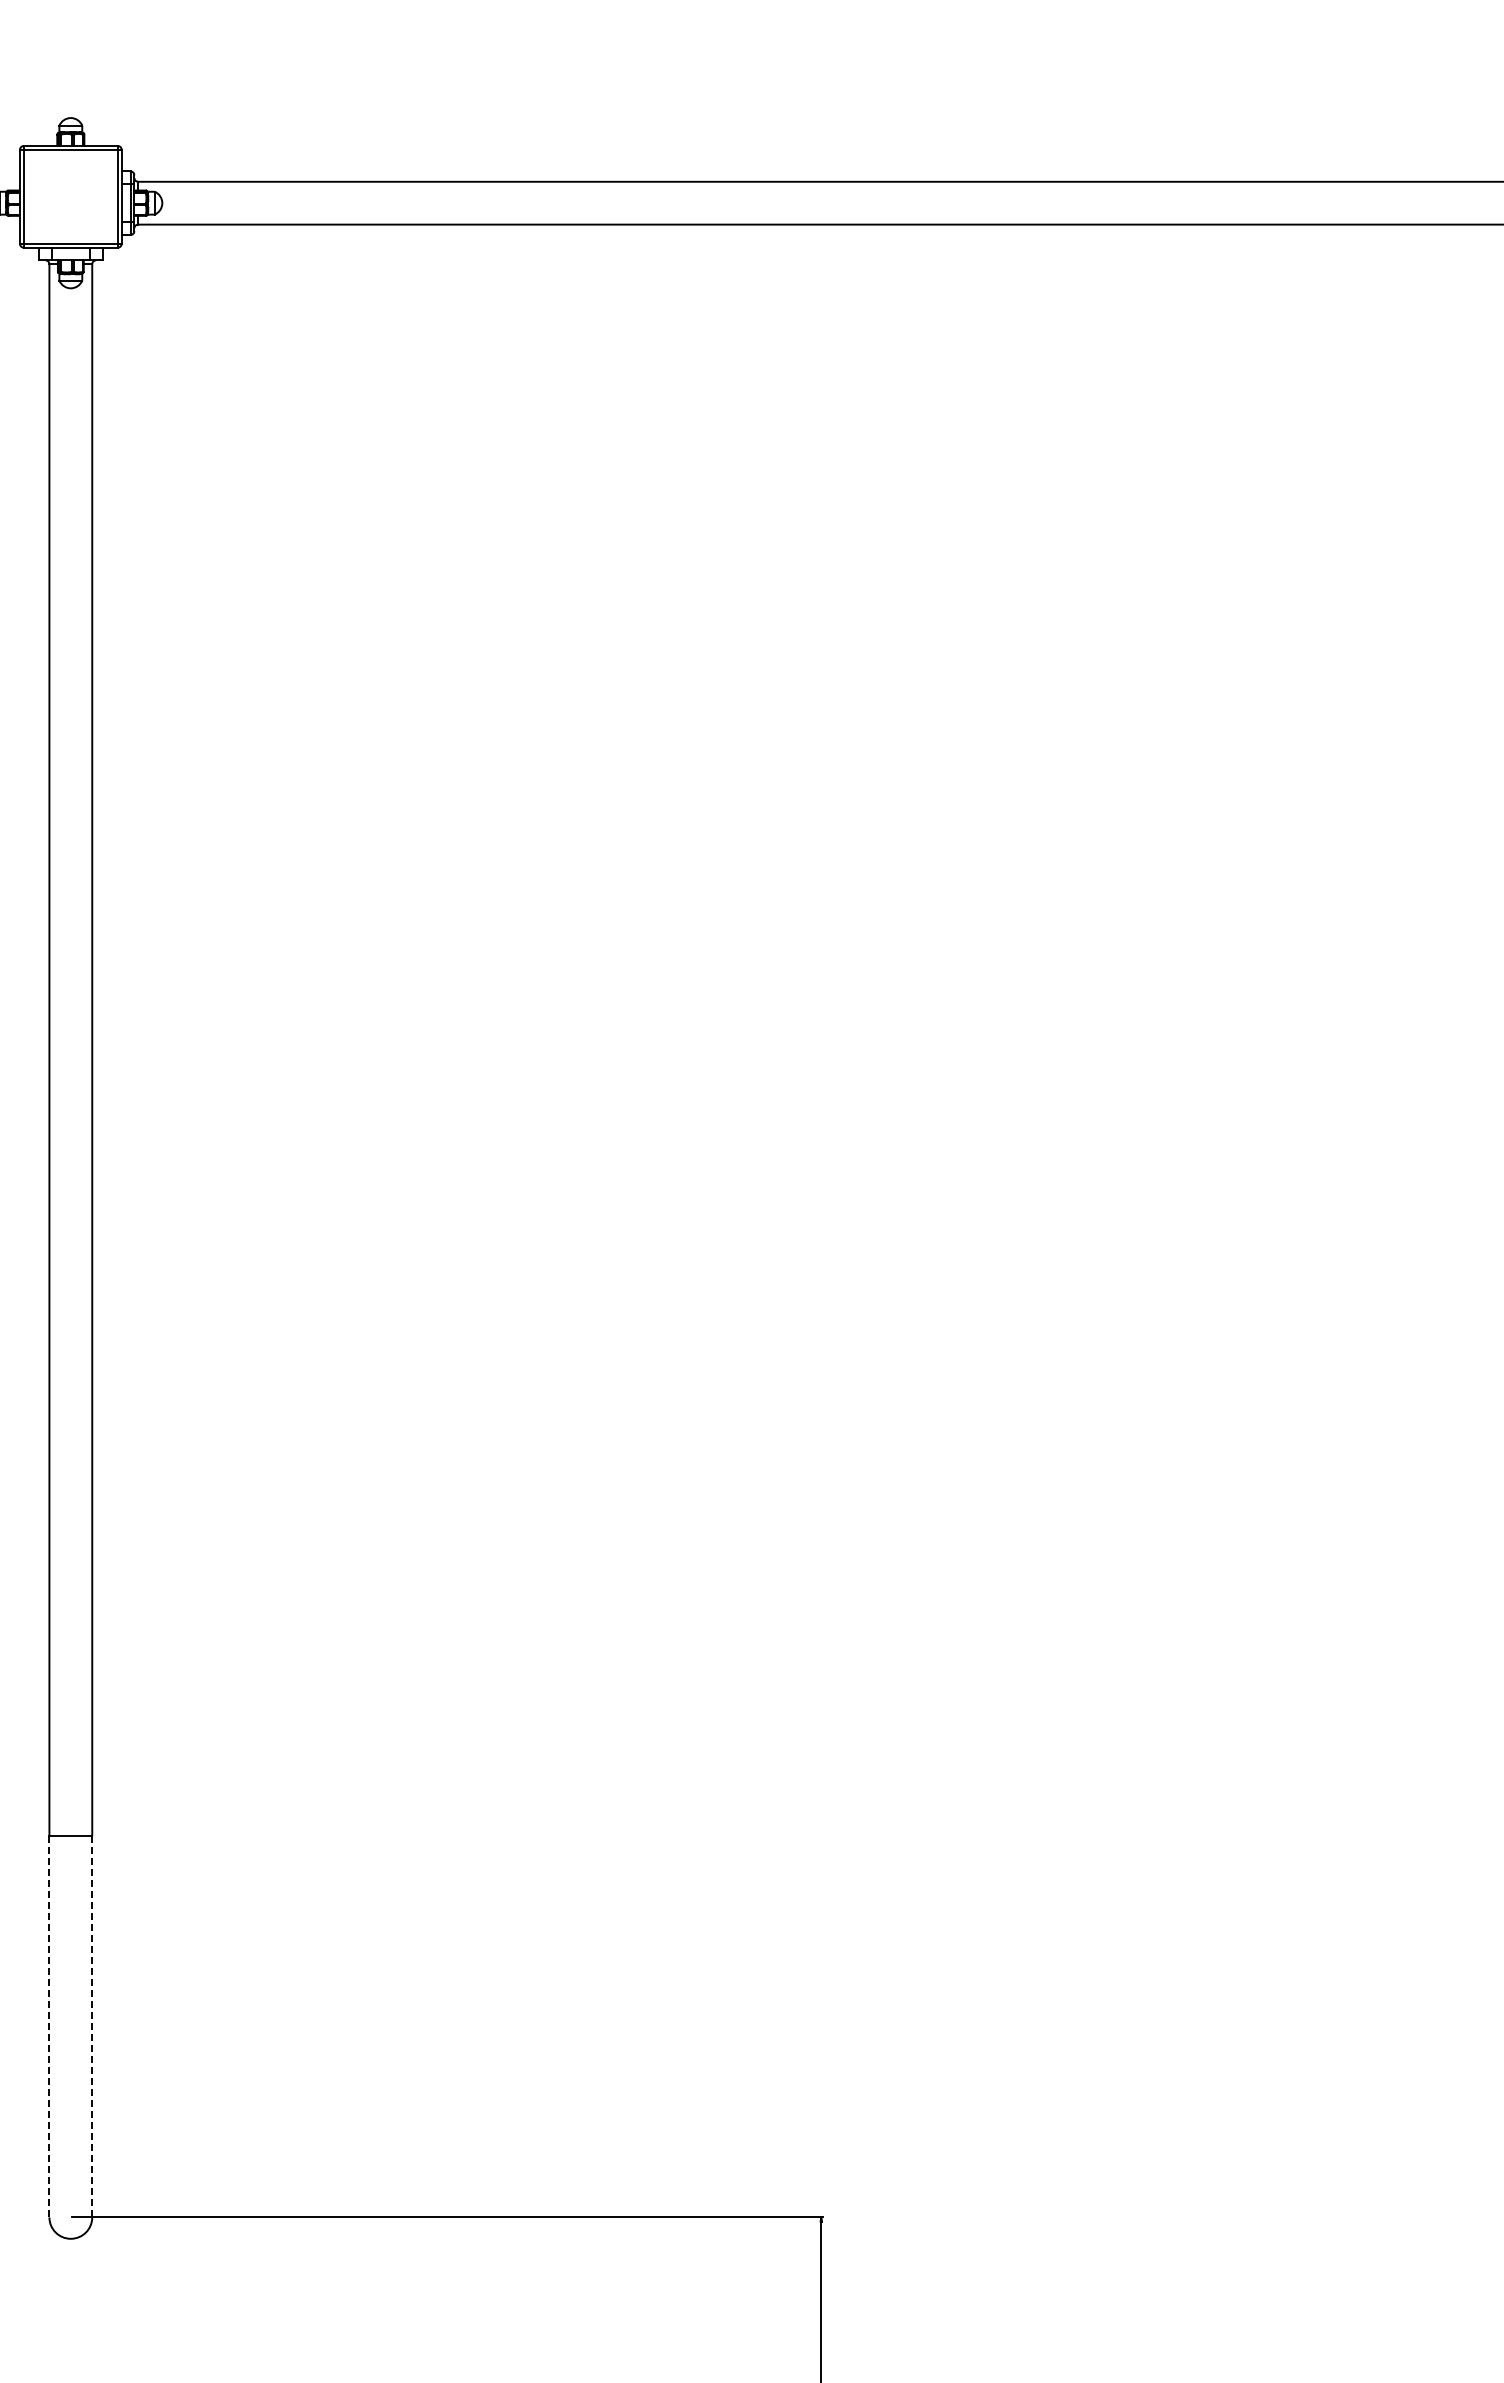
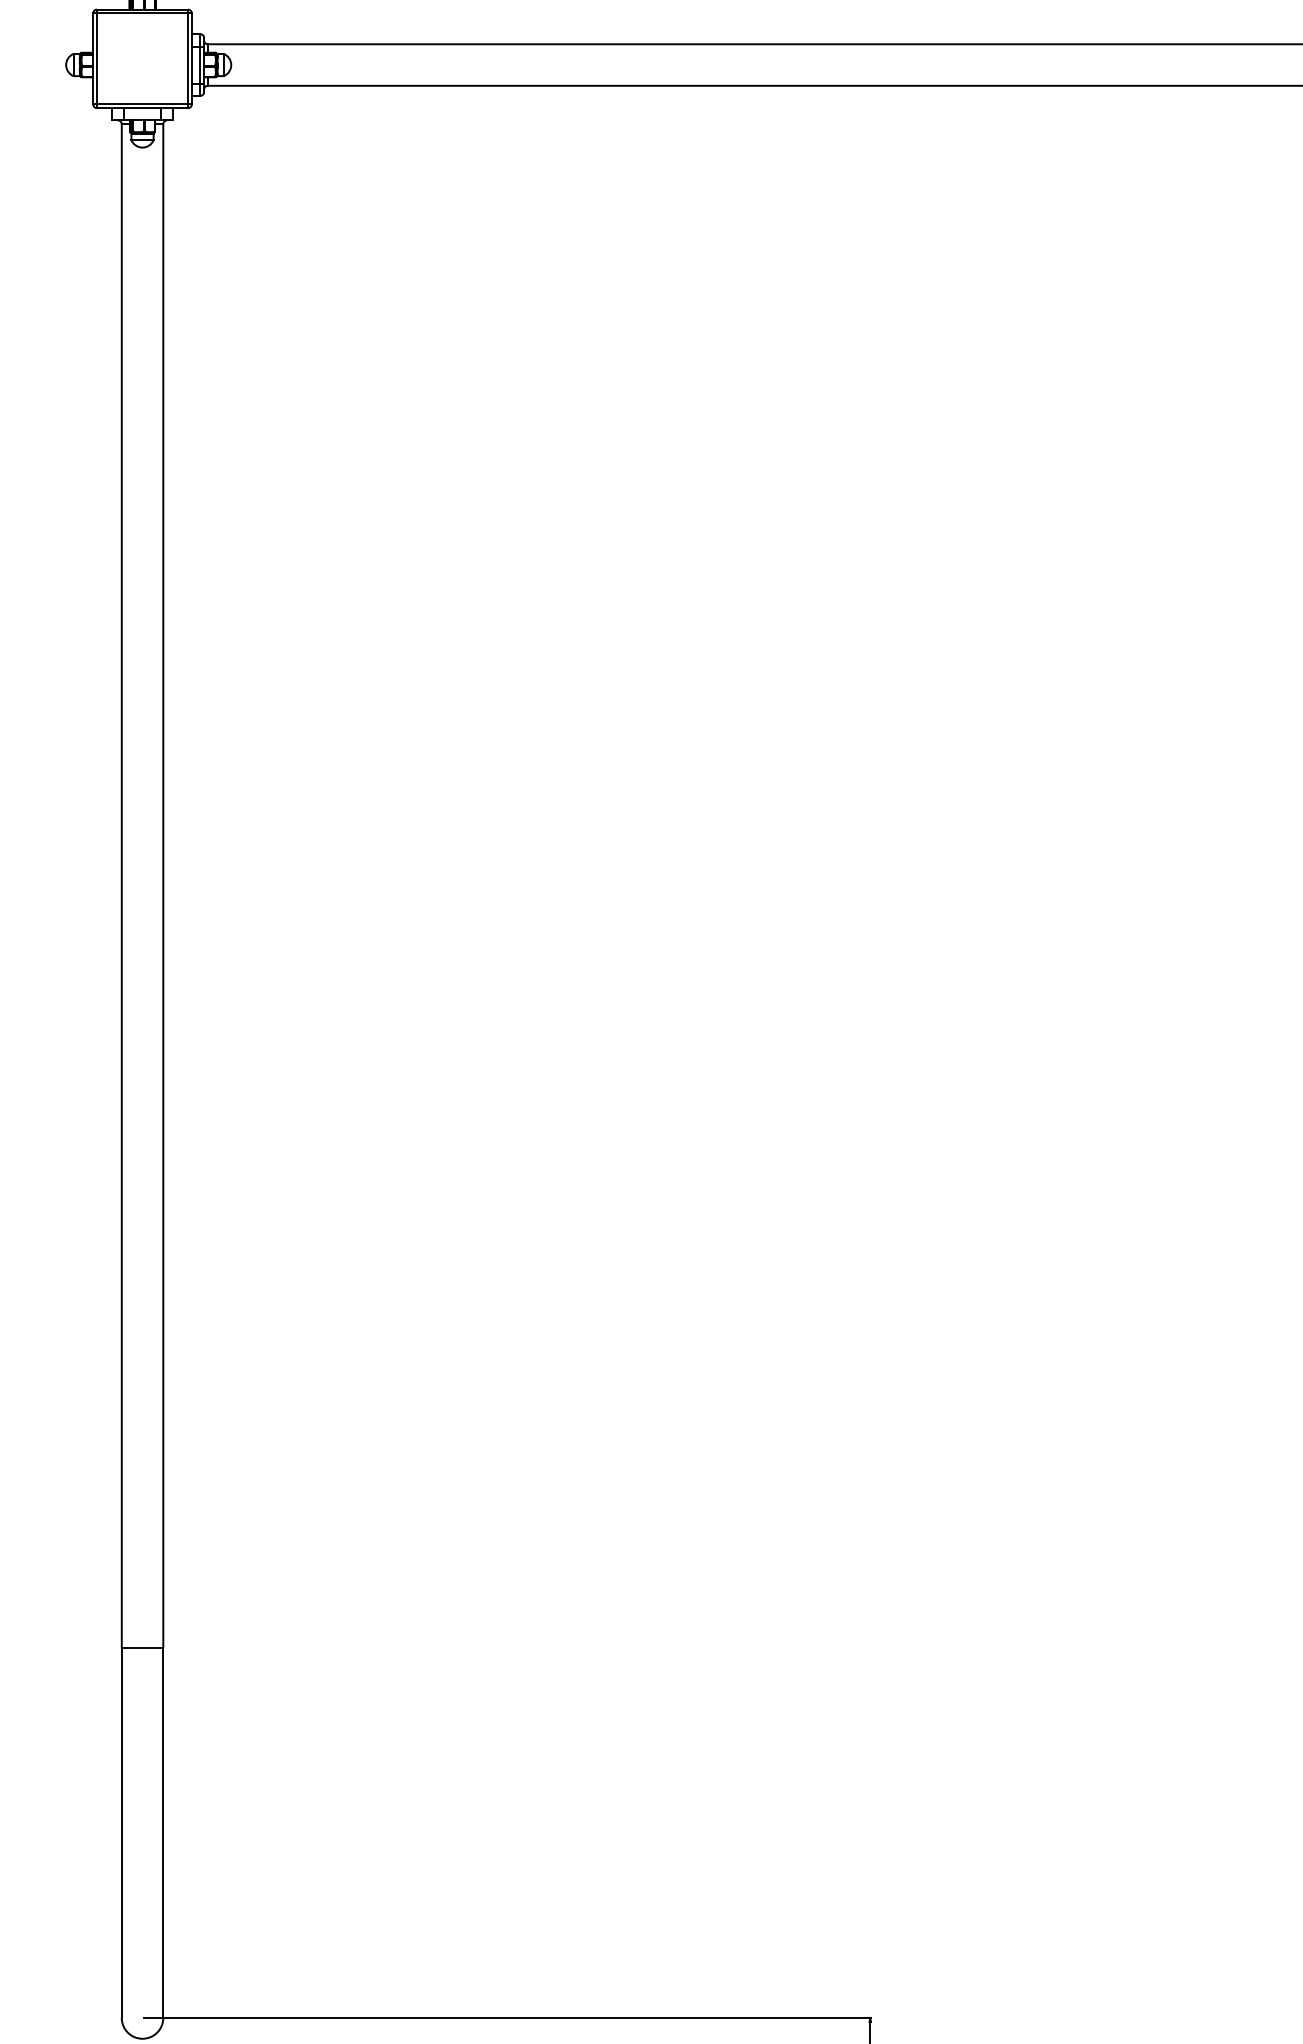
line: (49, 2026) -> (121, 1832), dashed -> solid
line: (92, 2026) -> (163, 1832), dashed -> solid

